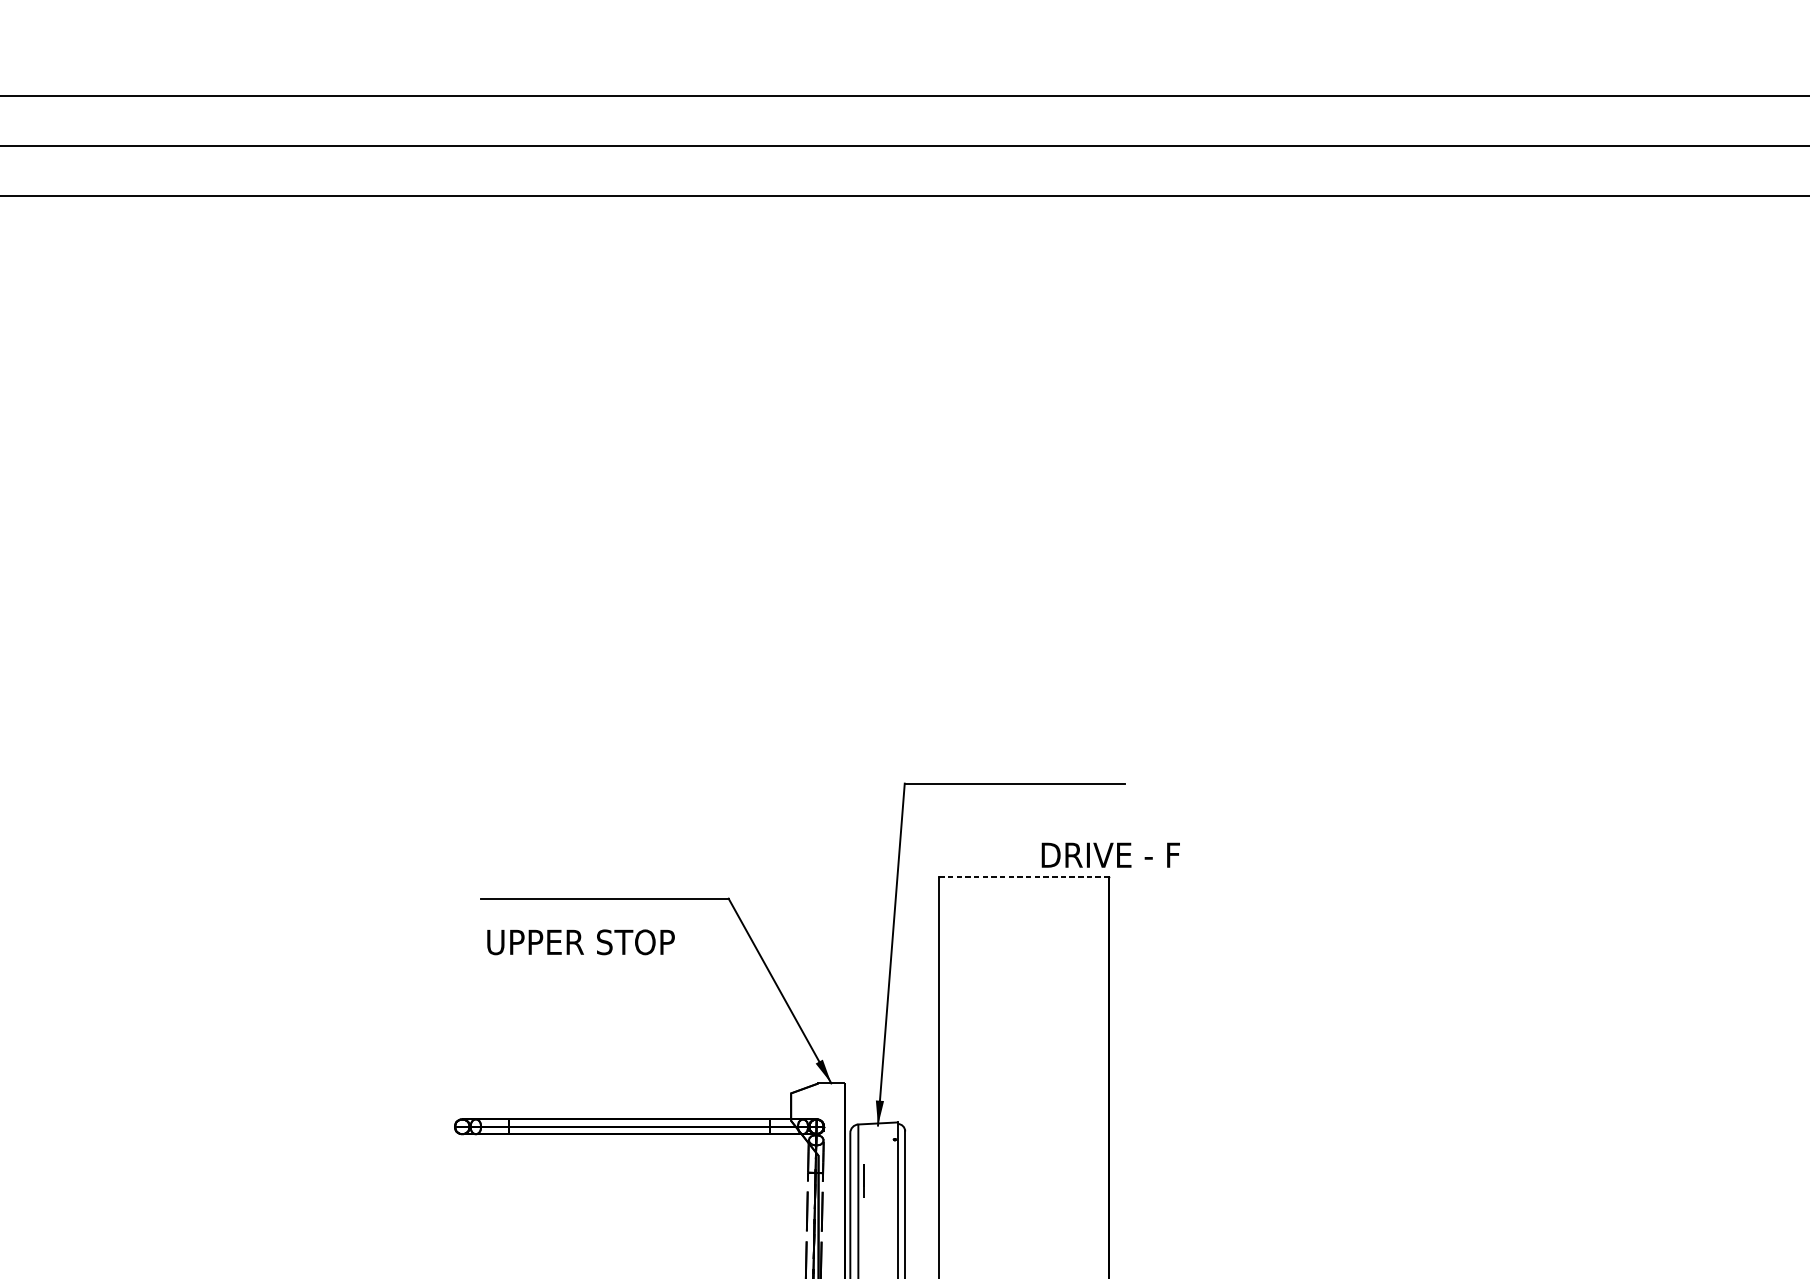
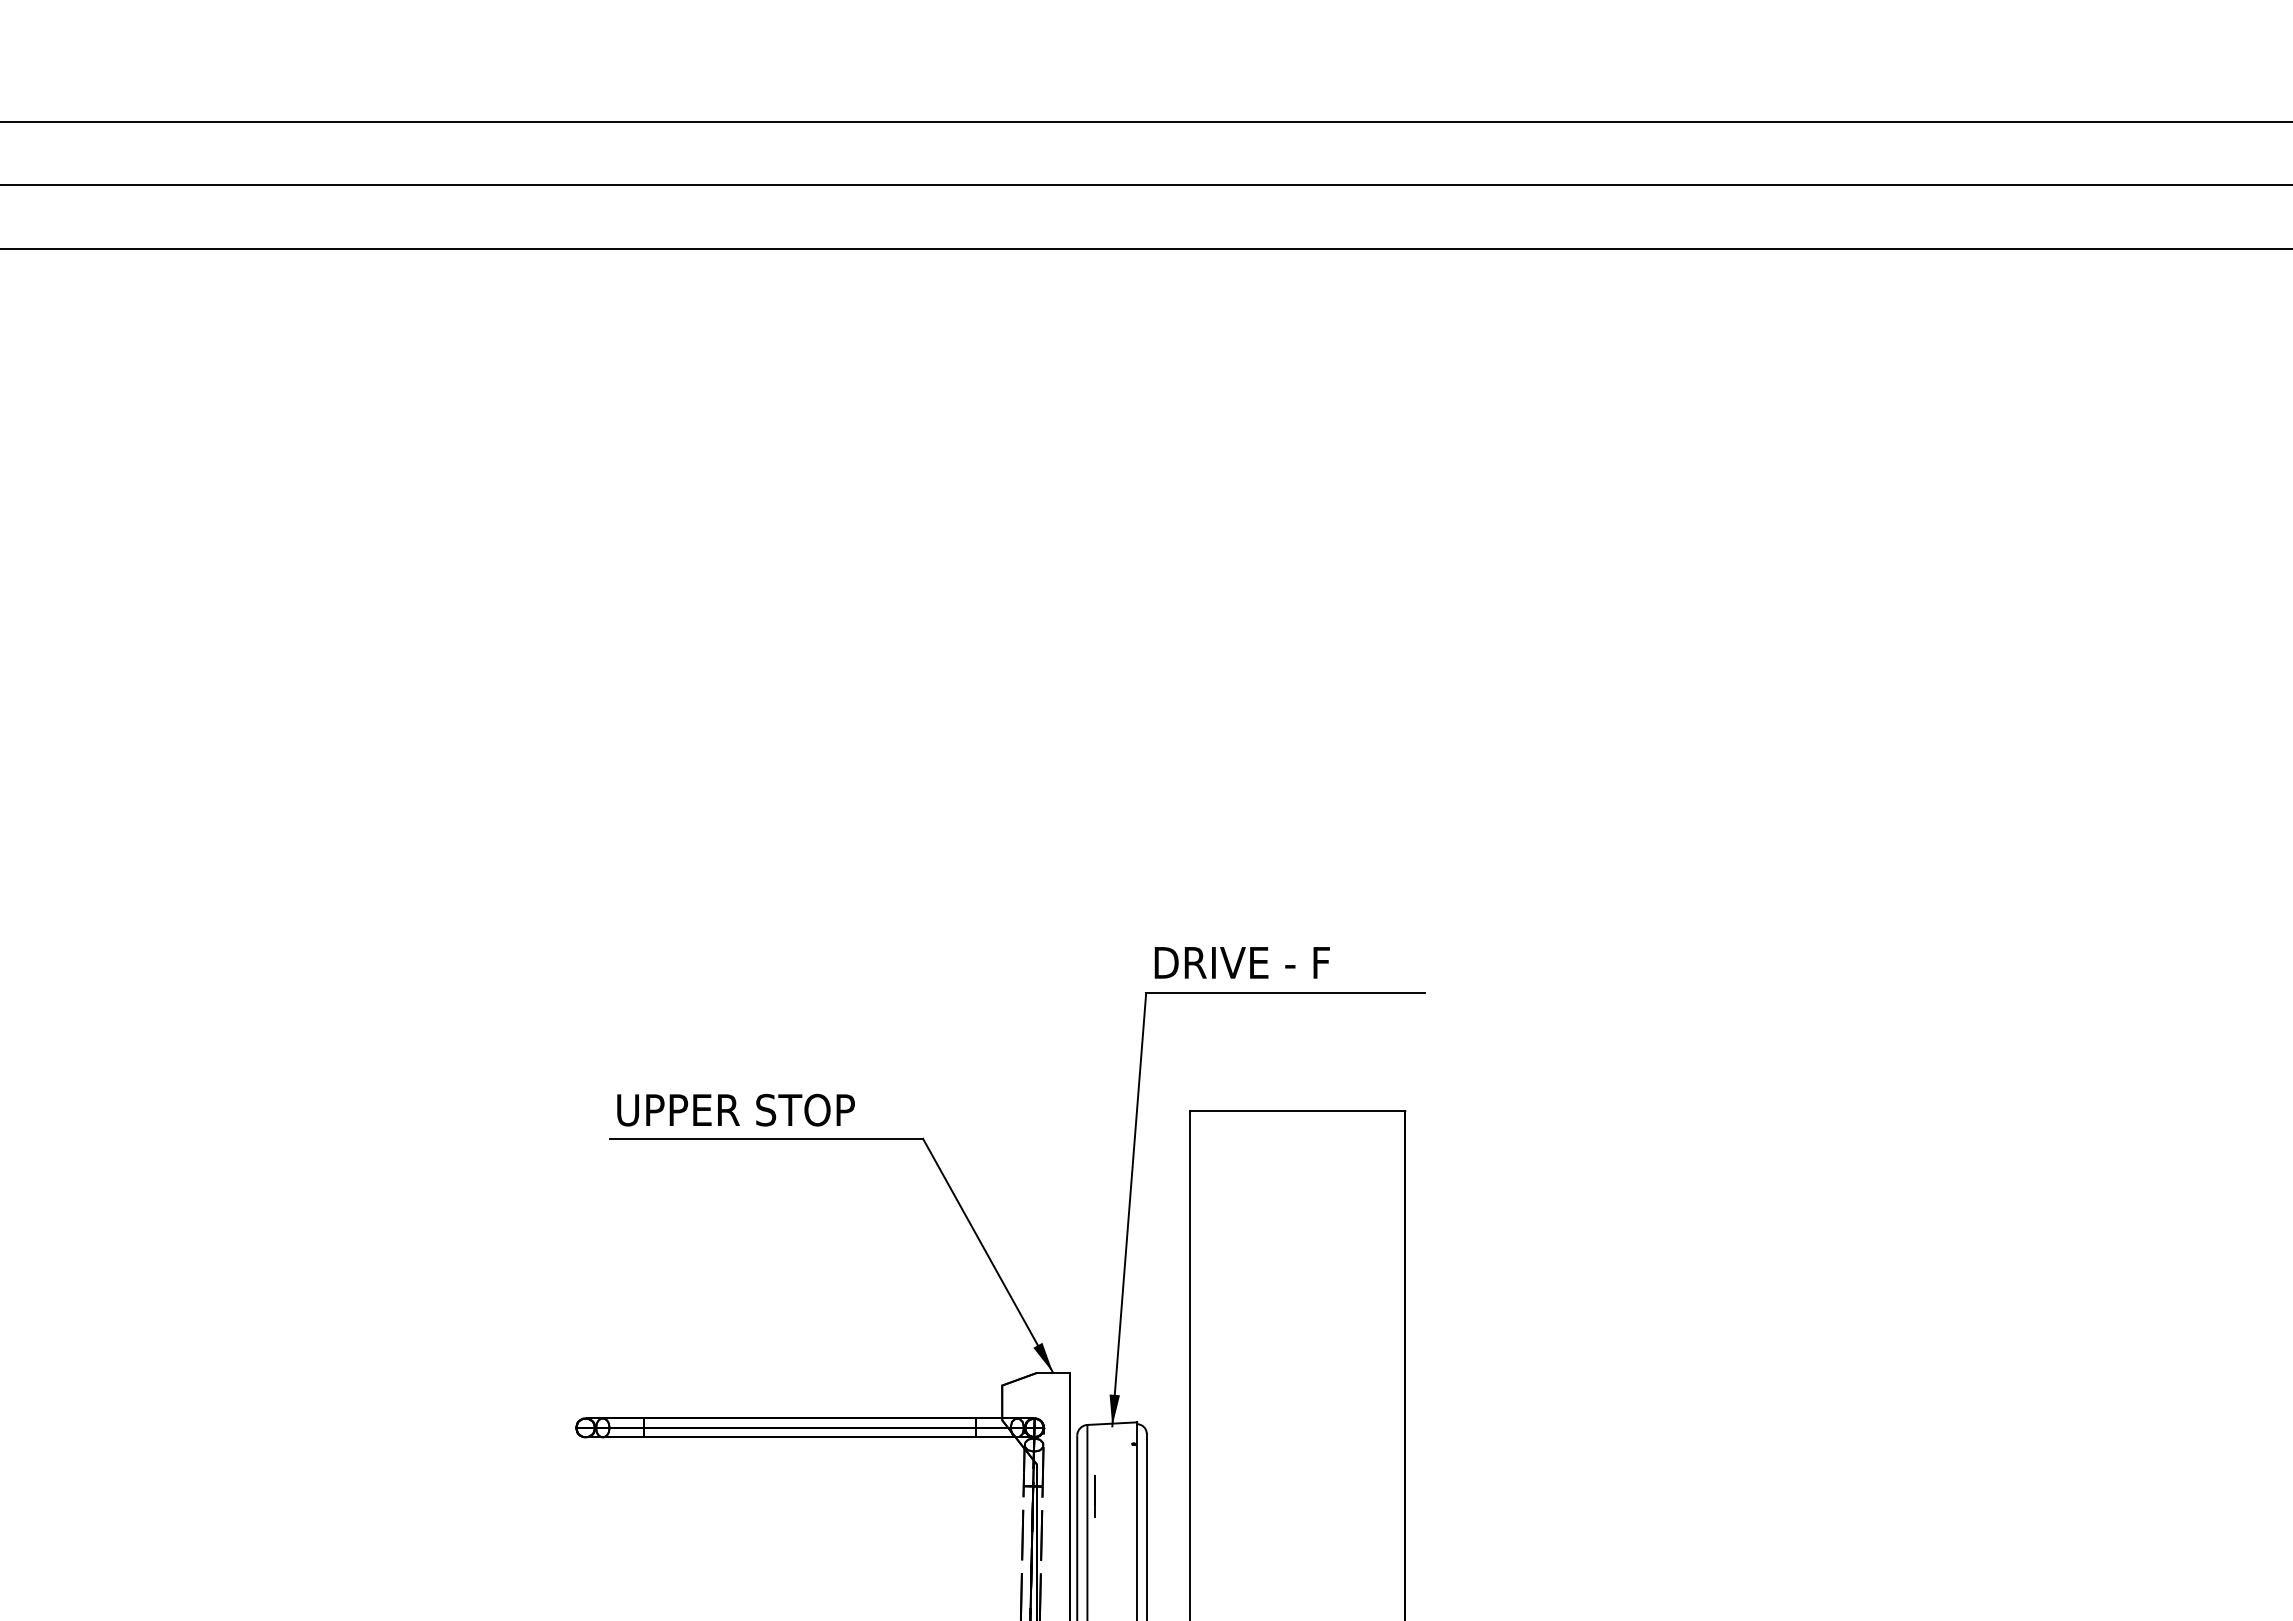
text: (1110, 854) -> (1241, 962), moved
line: (1024, 877) -> (1297, 1111), dashed -> solid
text: (580, 941) -> (735, 1109), moved

